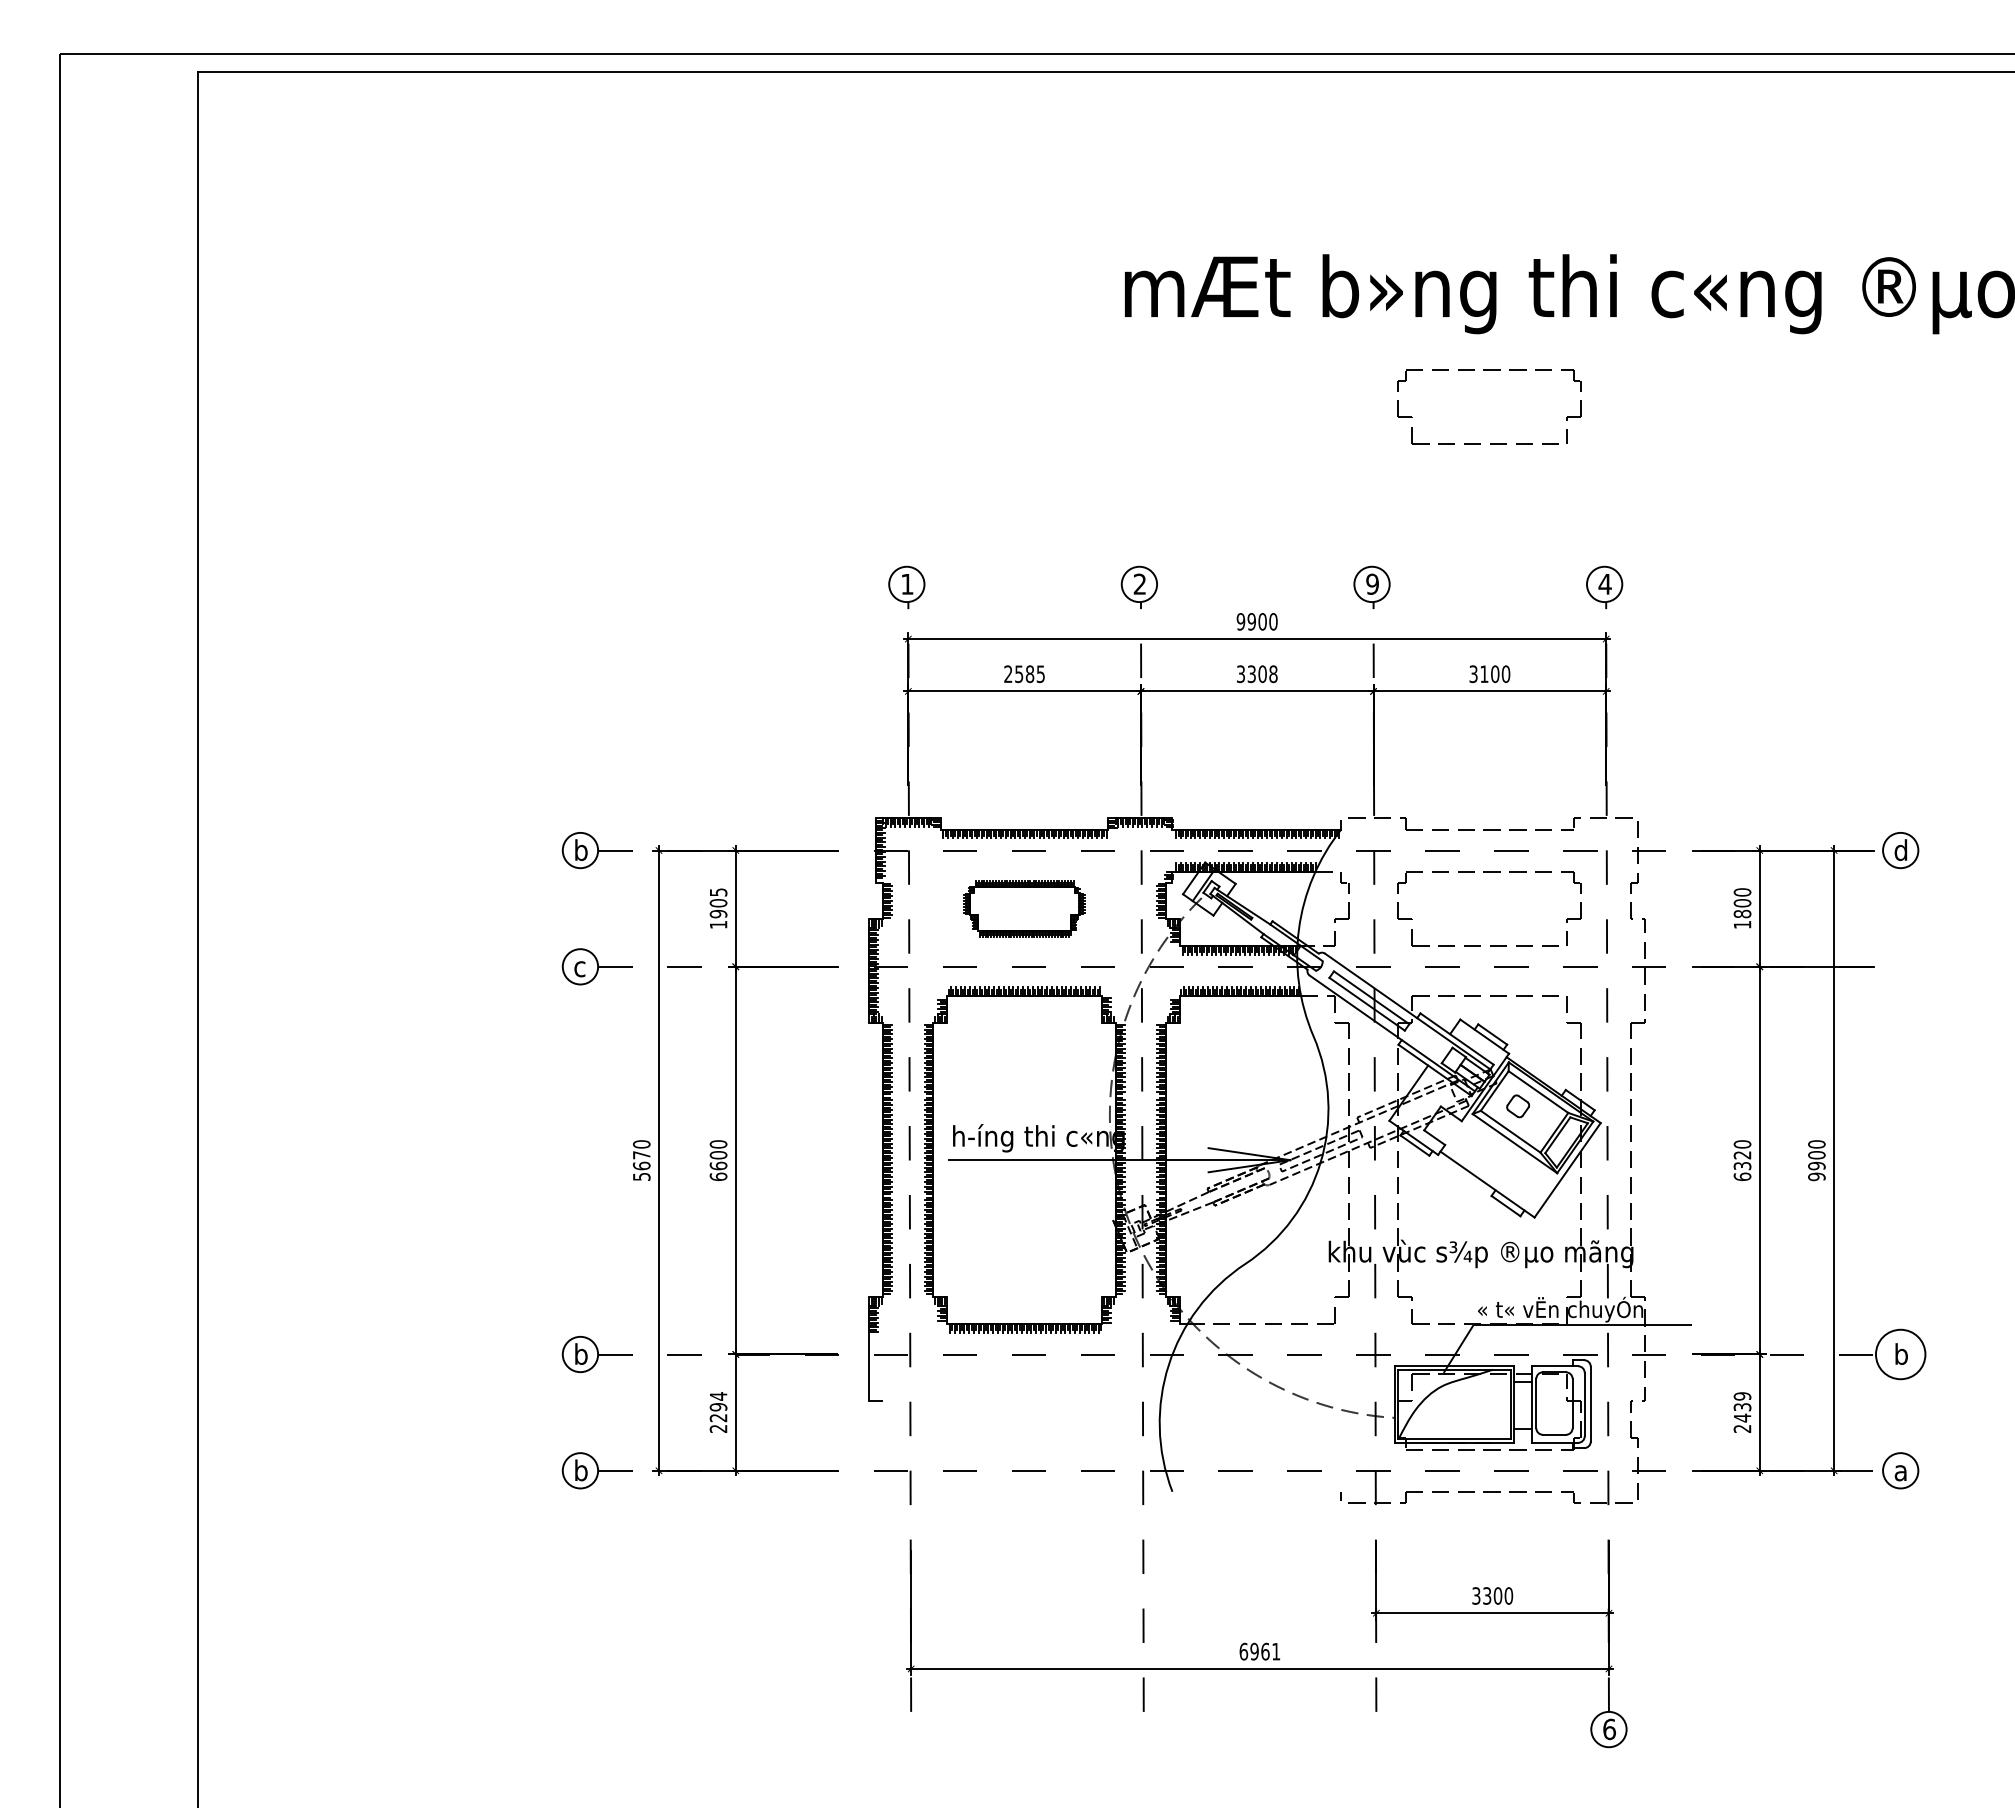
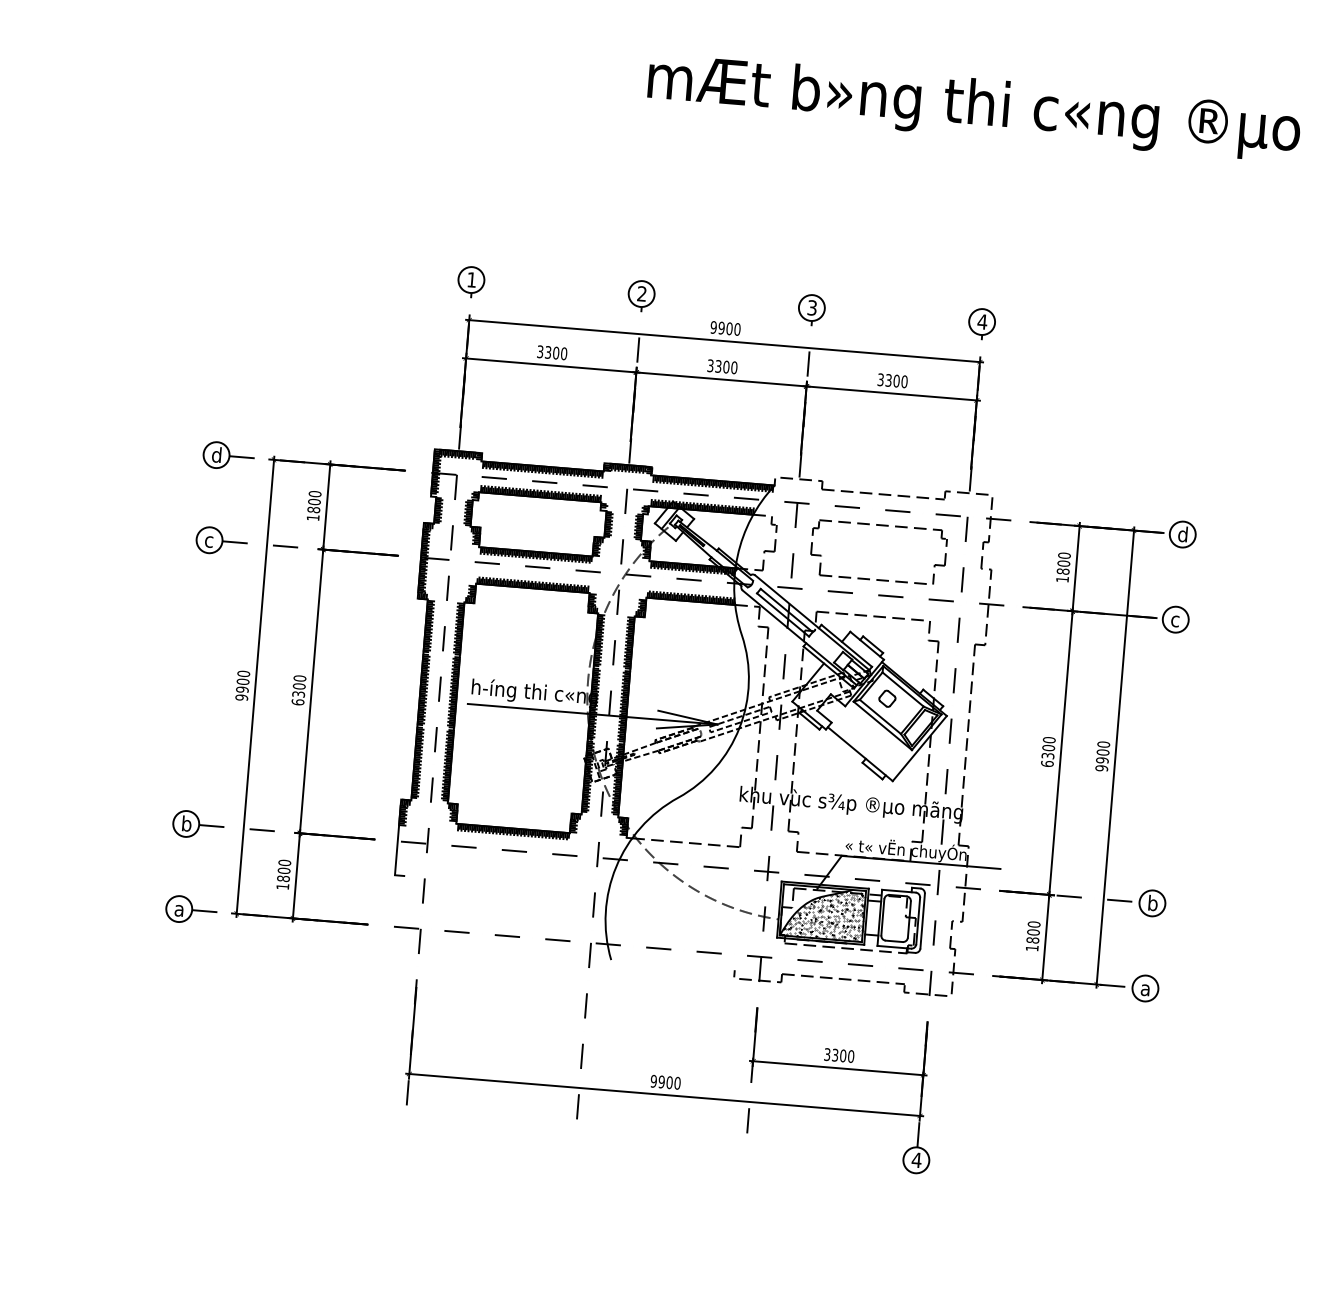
part: (1489, 370) -> (910, 158), removed
text: (1372, 583) -> (812, 307), 9 -> 3
text: (1273, 673) -> (734, 367), 3308 -> 3300
text: (1024, 674) -> (552, 353), 2585 -> 3300
text: (1484, 674) -> (888, 380), 3100 -> 3300
text: (580, 849) -> (216, 454), b -> d
text: (718, 903) -> (314, 502), 1905 -> 1800
part: (1024, 908) -> (538, 524), size x1.67
part: (1900, 966) -> (1175, 619), added
text: (1742, 1155) -> (1048, 748), 6320 -> 6300
text: (718, 1165) -> (298, 693), 6600 -> 6300
text: (641, 1166) -> (242, 690), 5670 -> 9900
circle: (1900, 1354) -> (1152, 903), size x0.71
hatch: (1455, 1405) -> (823, 913), added
text: (718, 1412) -> (283, 874), 2294 -> 1800
text: (1742, 1412) -> (1033, 936), 2439 -> 1800
text: (580, 1470) -> (179, 908), b -> a
text: (1259, 1651) -> (665, 1082), 6961 -> 9900
text: (1609, 1729) -> (916, 1160), 6 -> 4

